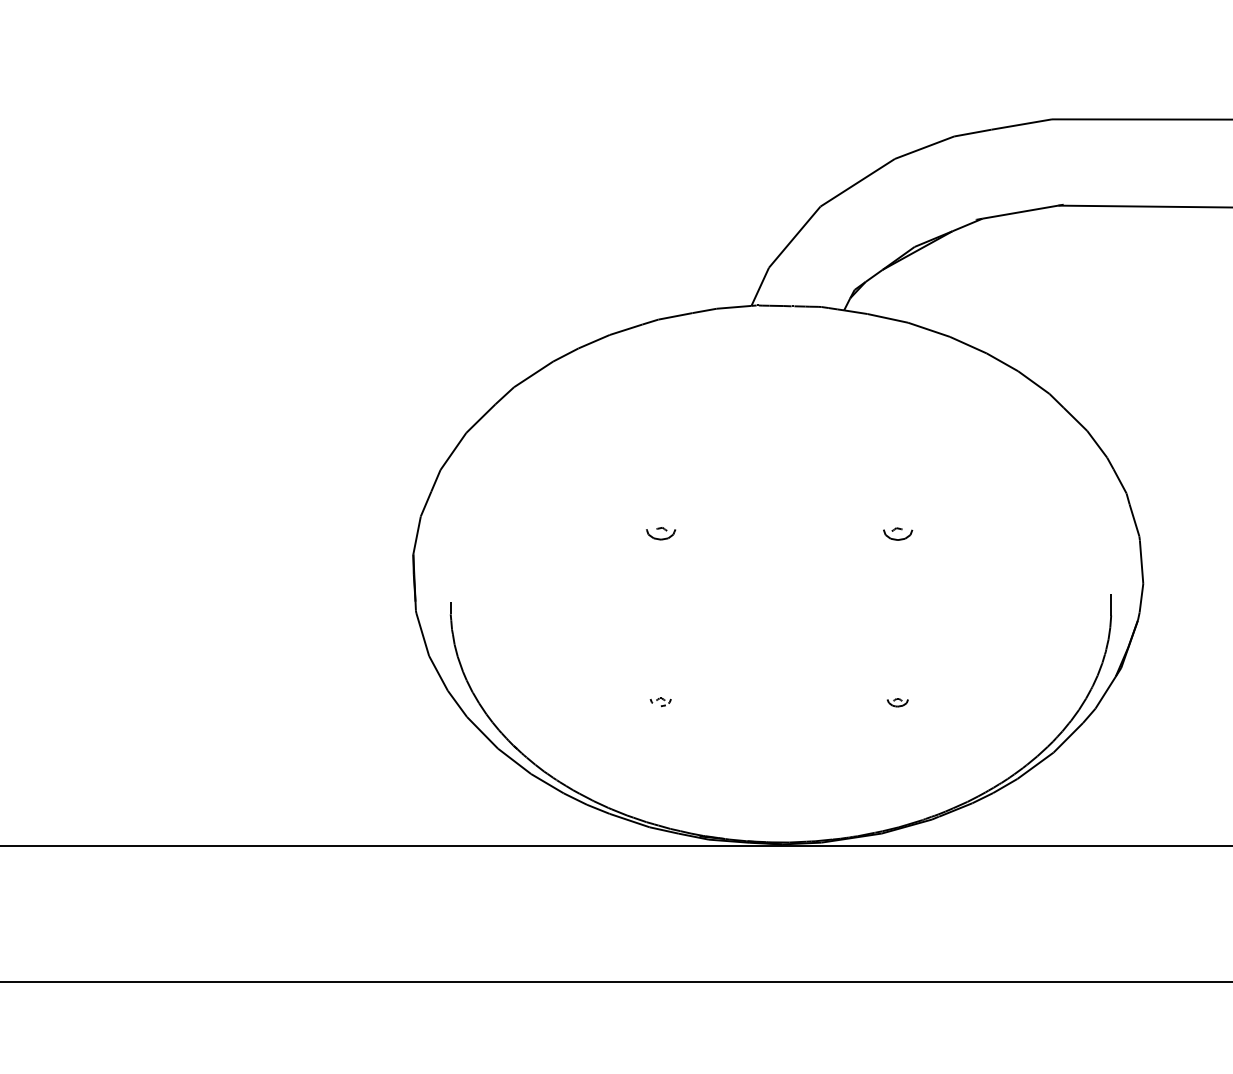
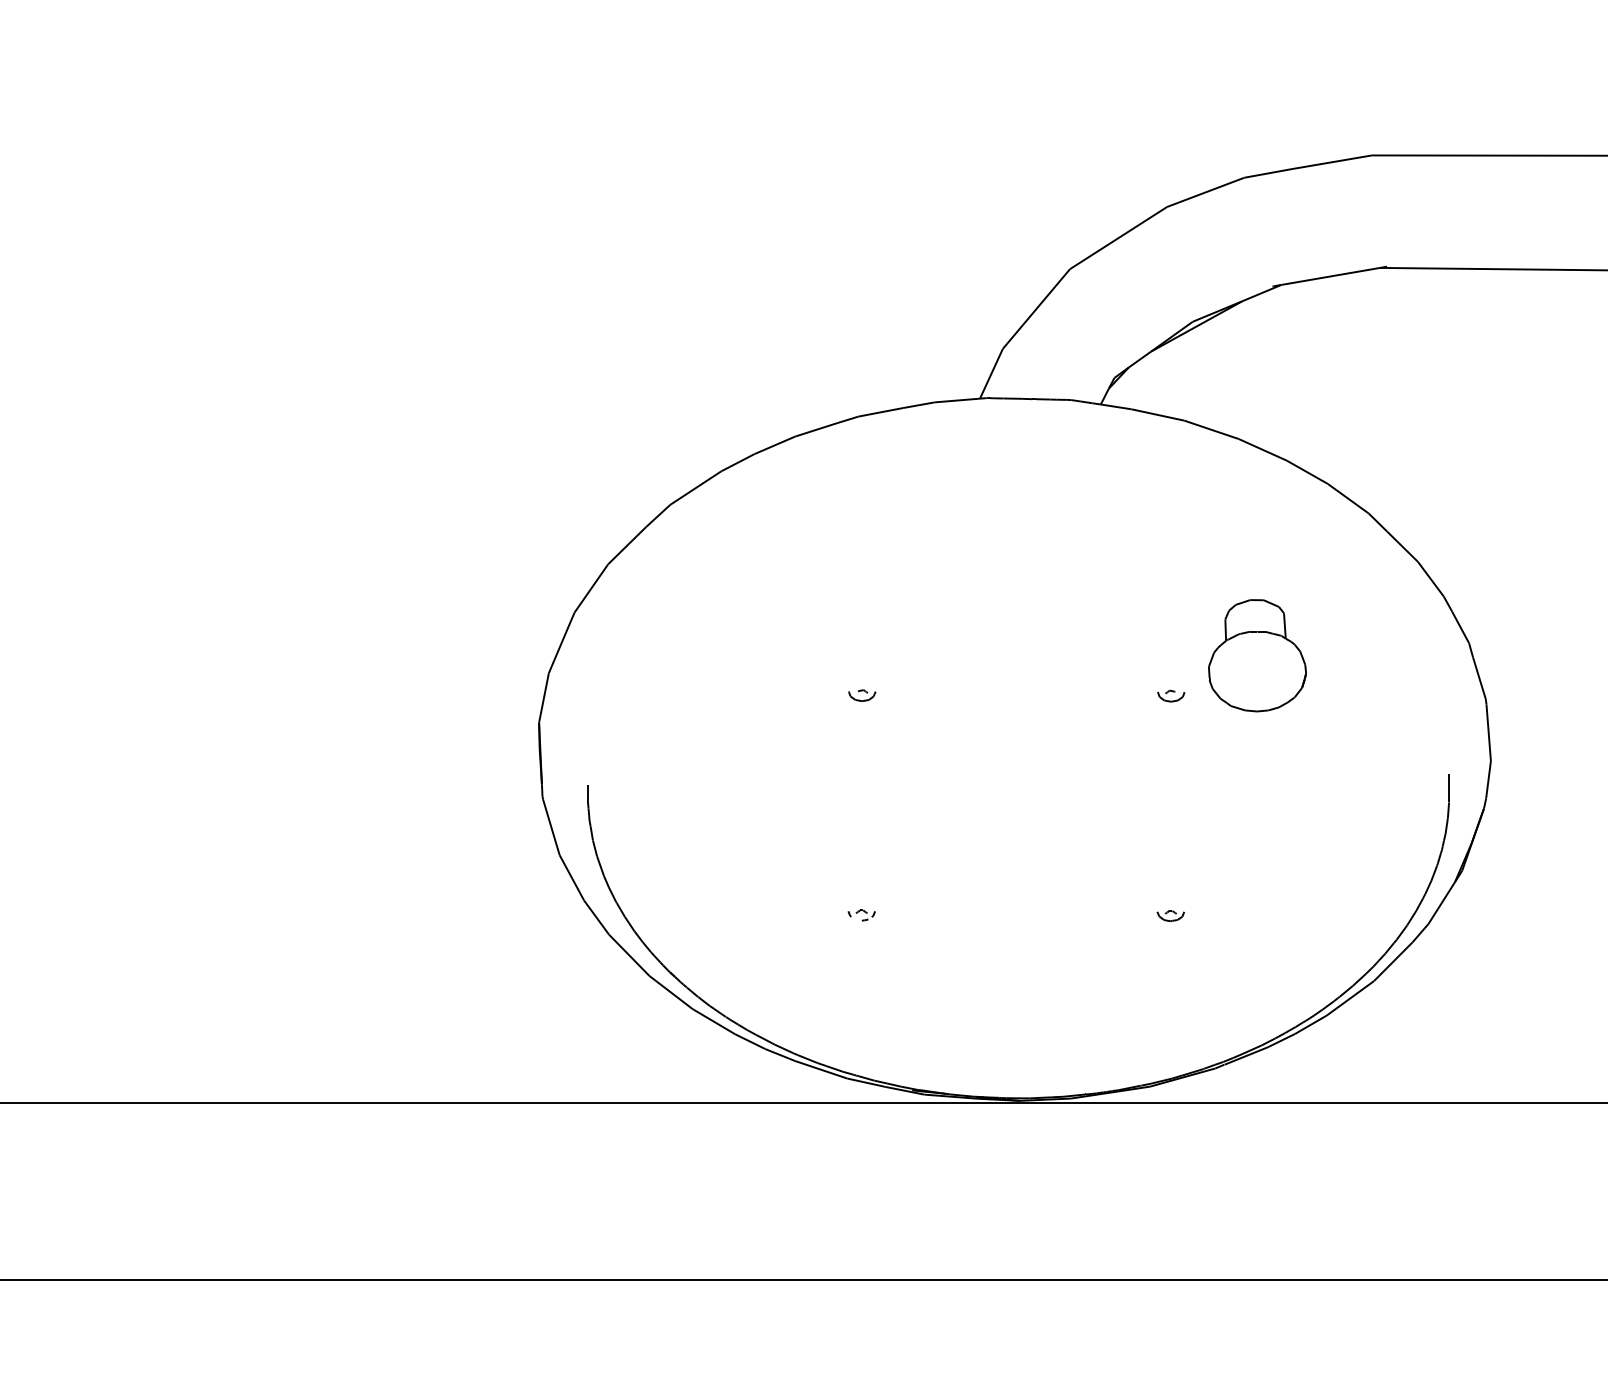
part: (964, 502) -> (1257, 655), added
part: (661, 533) -> (862, 695), size x0.71
part: (898, 533) -> (1171, 695), size x0.71

